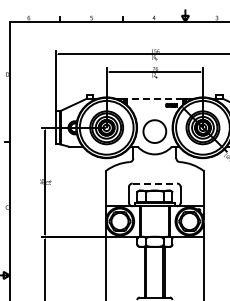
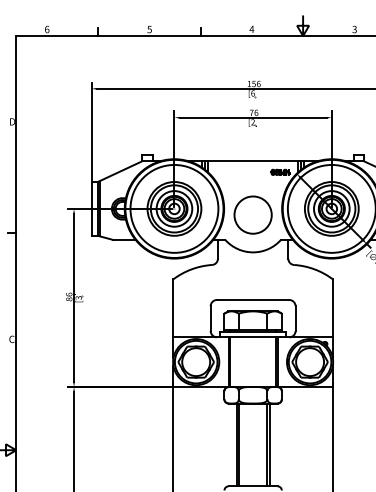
line: (154, 98) -> (252, 160), dashed -> solid
line: (155, 183) -> (254, 299), dashed -> solid

